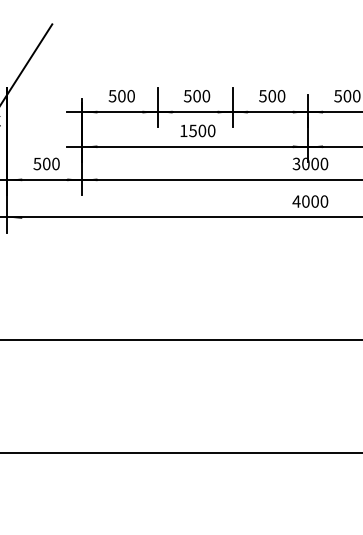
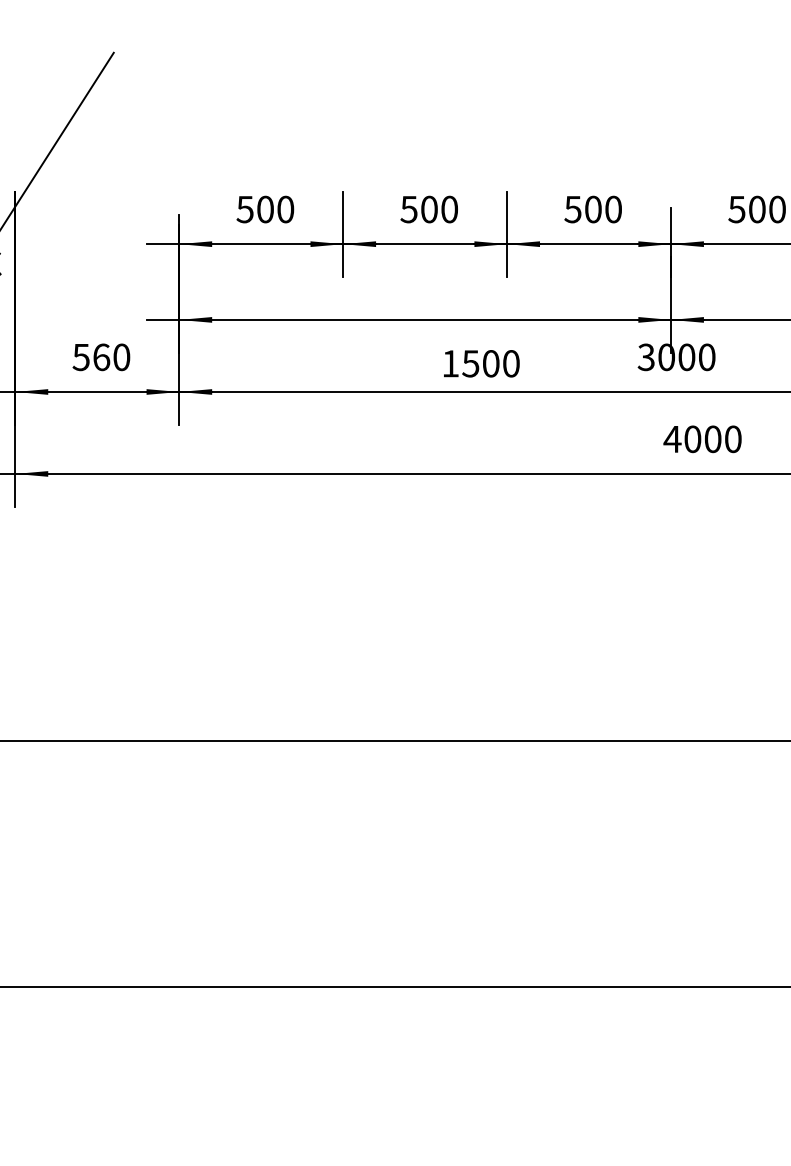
text: (197, 130) -> (480, 362), moved
text: (46, 163) -> (101, 356), 500 -> 560
text: (310, 201) -> (702, 439), moved

